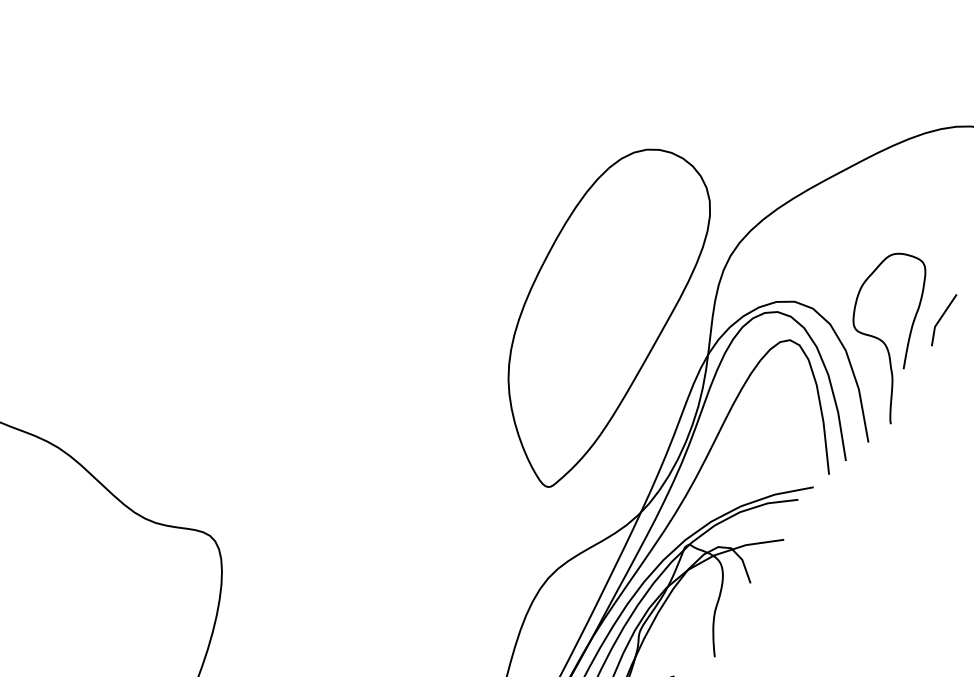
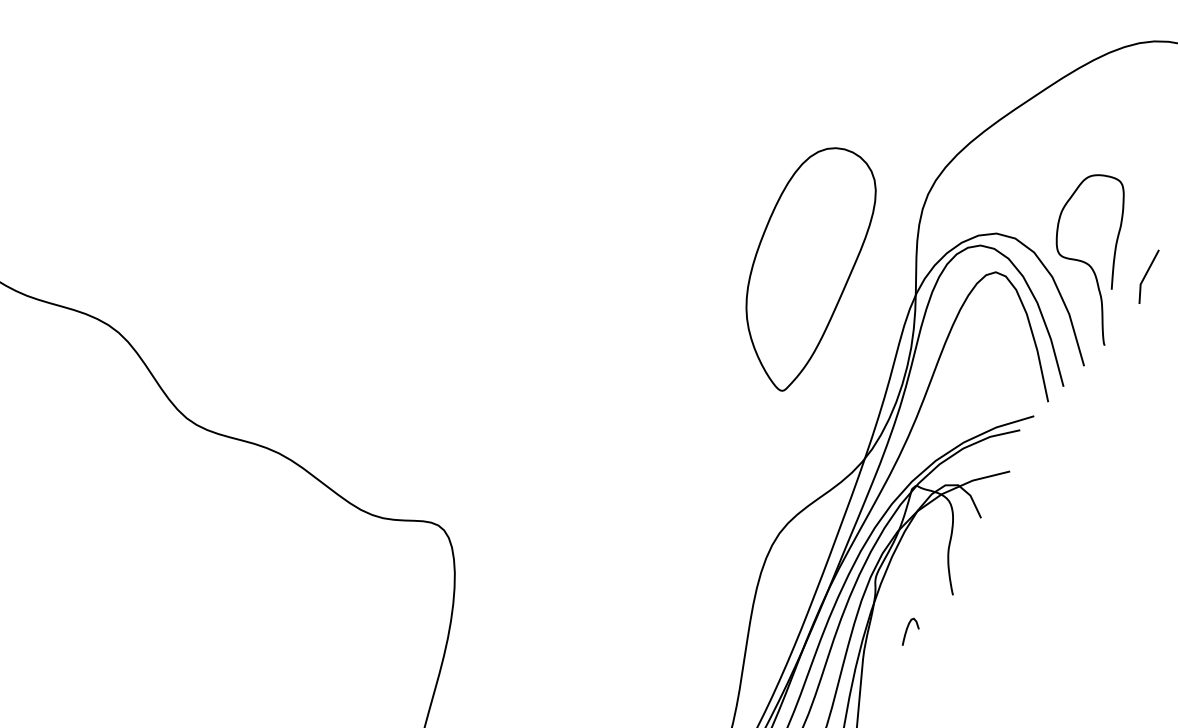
part: (605, 318) -> (810, 269), size x0.7
line: (941, 318) -> (1146, 275), moved

